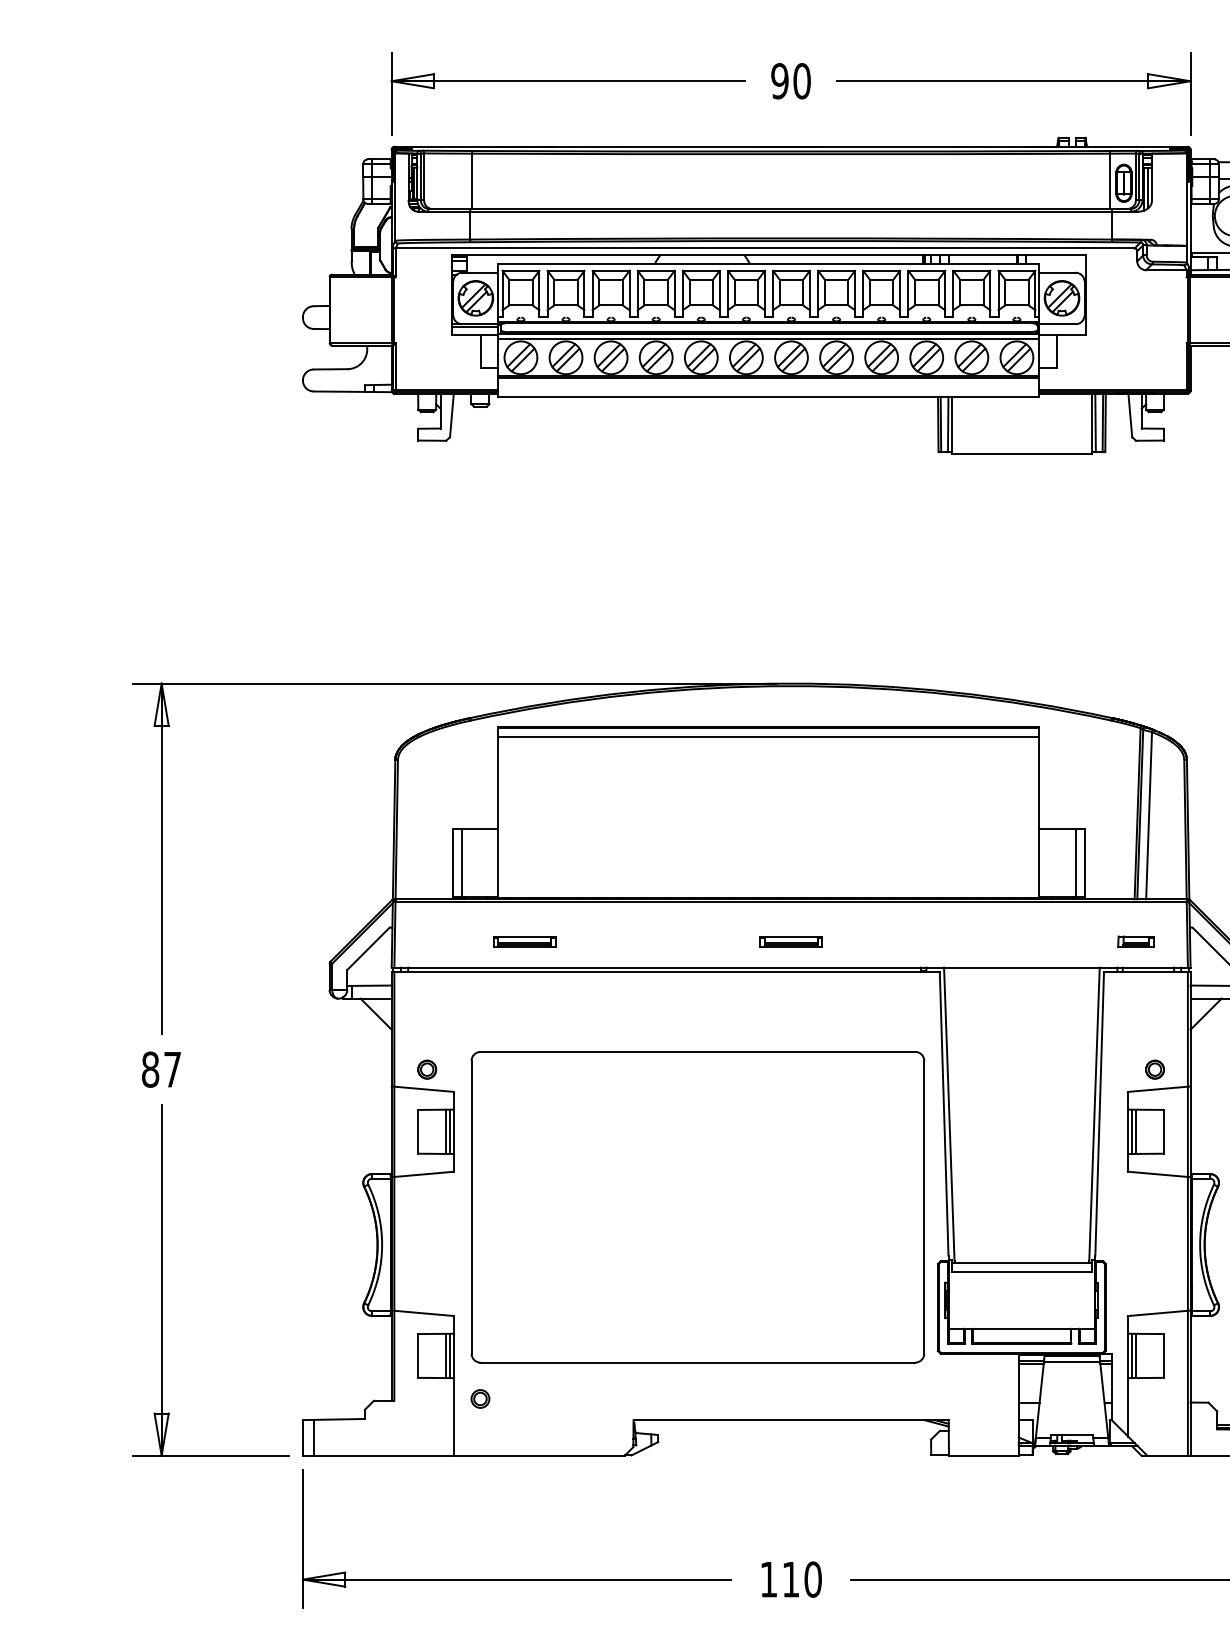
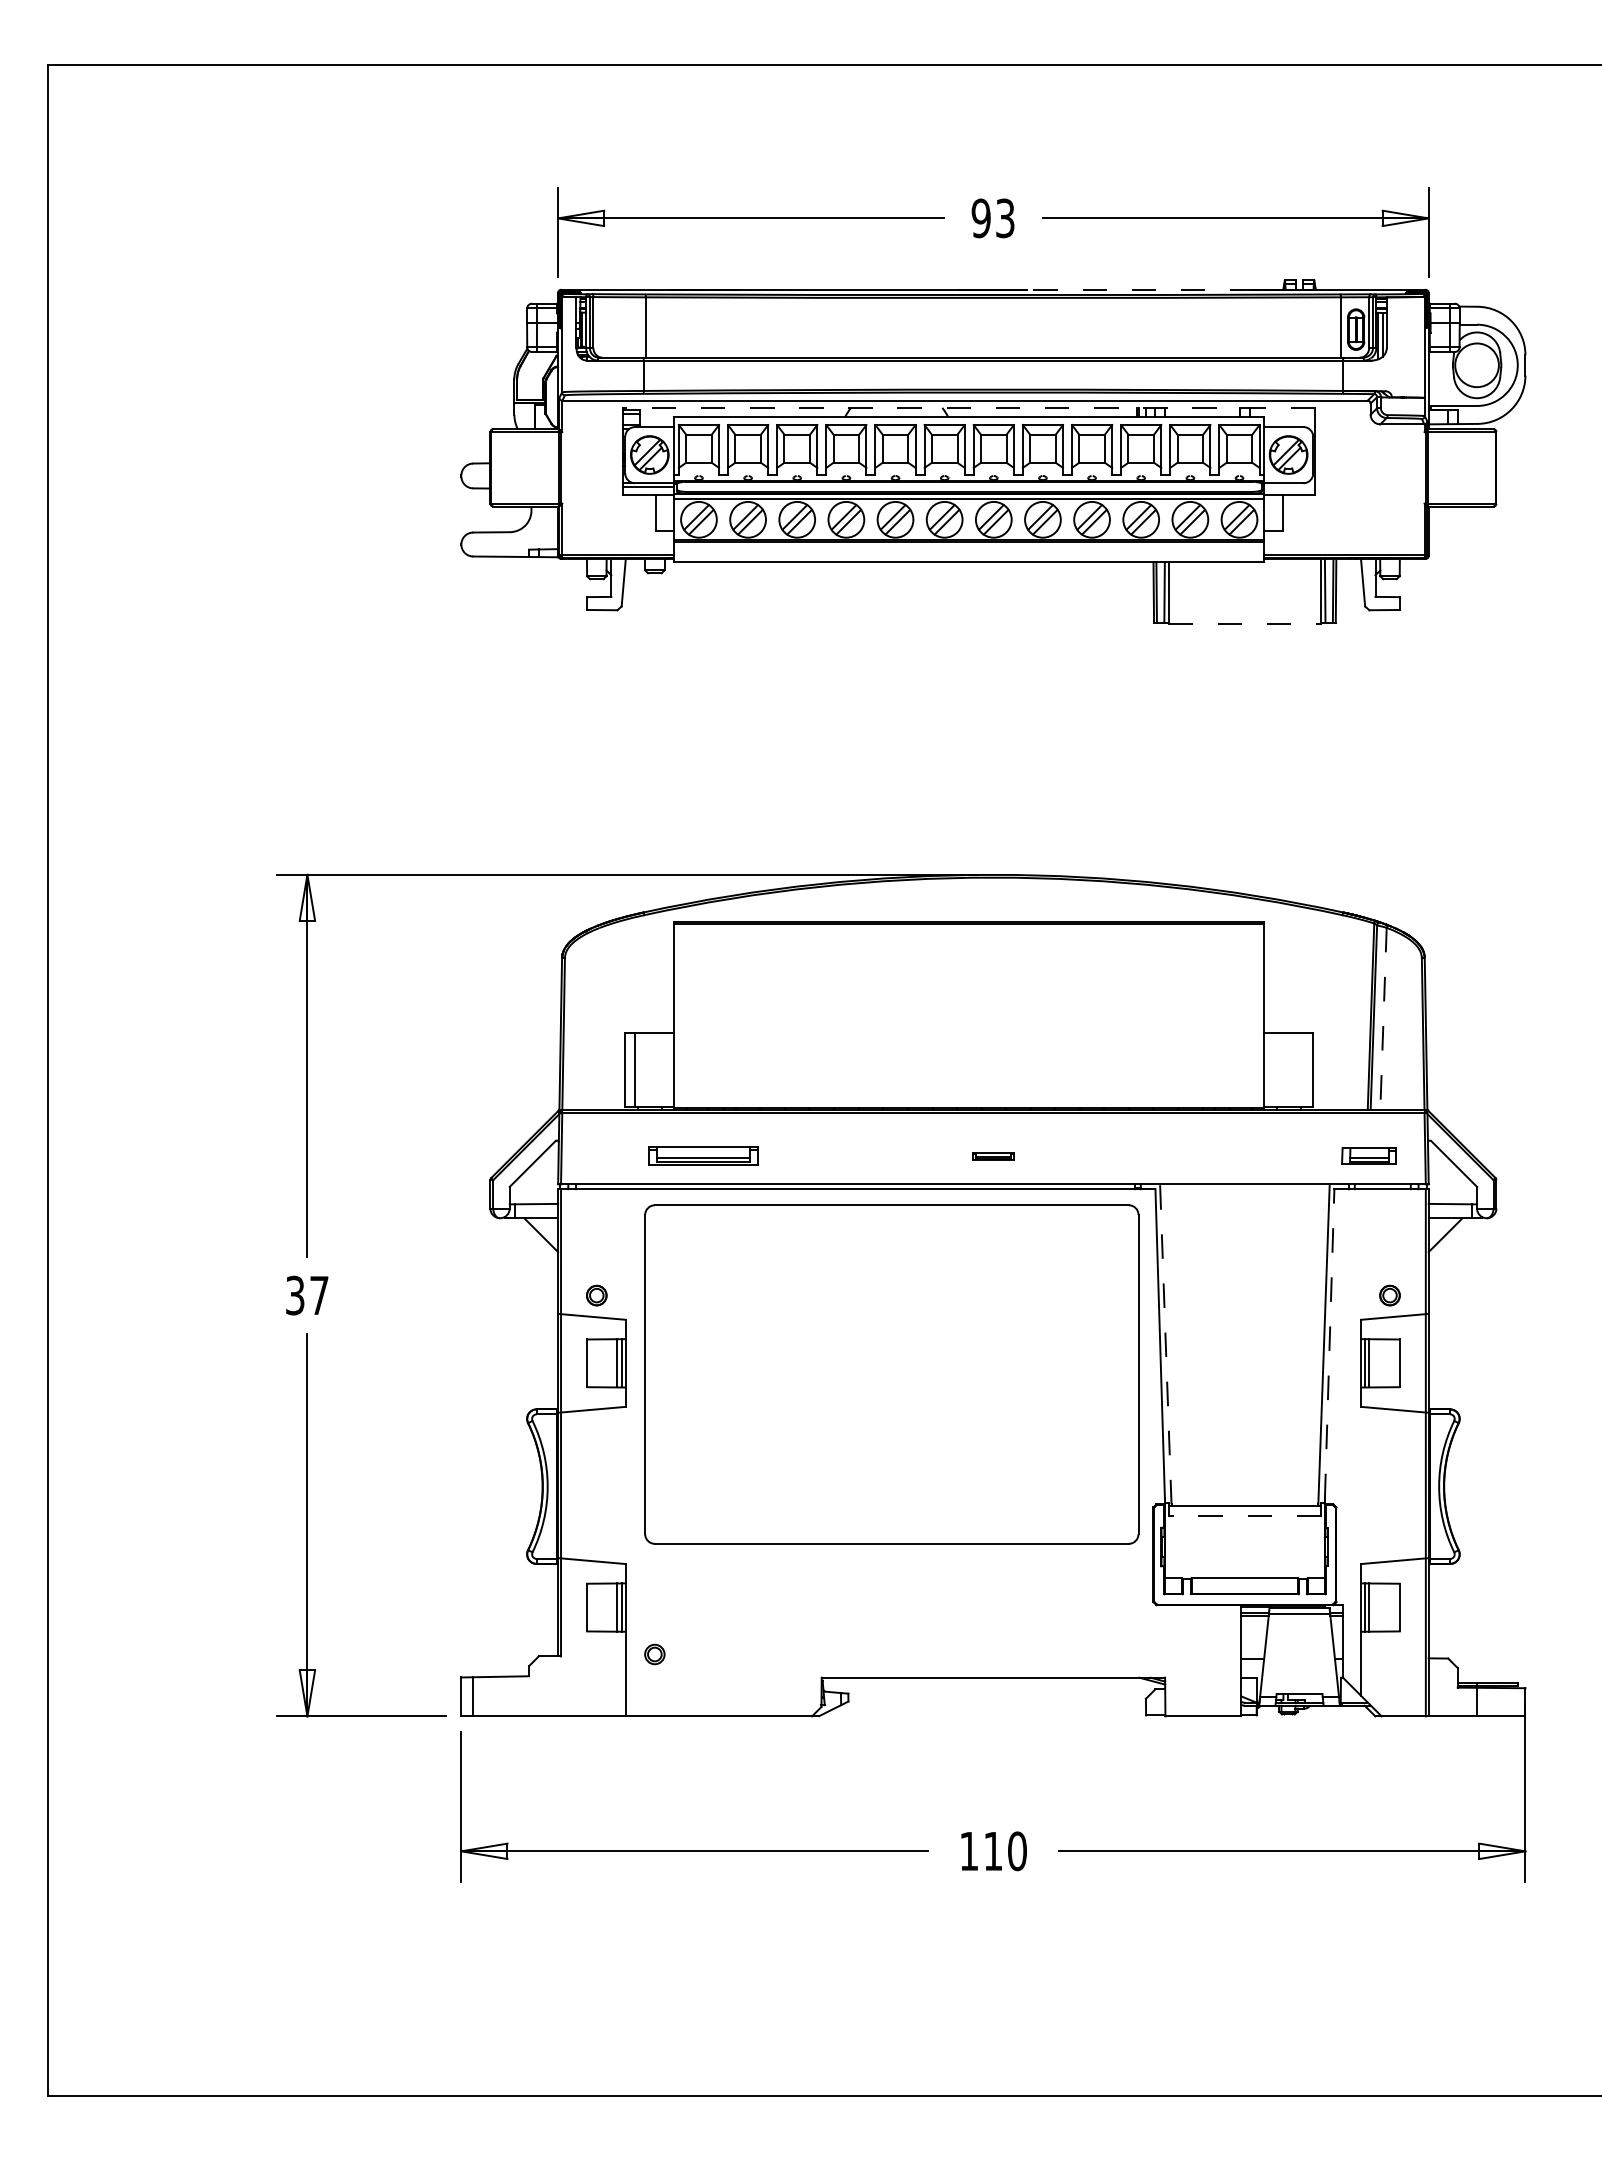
text: (802, 81) -> (1005, 218), 90 -> 93
line: (924, 146) -> (1138, 289), solid -> dashed
line: (769, 254) -> (969, 407), solid -> dashed
line: (1022, 453) -> (1245, 624), solid -> dashed
line: (769, 737) -> (969, 933), removed
line: (1149, 816) -> (1383, 1019), solid -> dashed
line: (1075, 862) -> (1303, 1069), removed
part: (1136, 941) -> (1369, 1155), size x1.4
part: (524, 942) -> (702, 1156), size x1.6
part: (791, 942) -> (993, 1156), size x0.6
text: (150, 1069) -> (295, 1295), 87 -> 37
line: (949, 1113) -> (1165, 1343), solid -> dashed
line: (1099, 1113) -> (1329, 1343), solid -> dashed
part: (697, 1207) -> (891, 1374), moved
line: (1021, 1272) -> (1244, 1516), solid -> dashed

